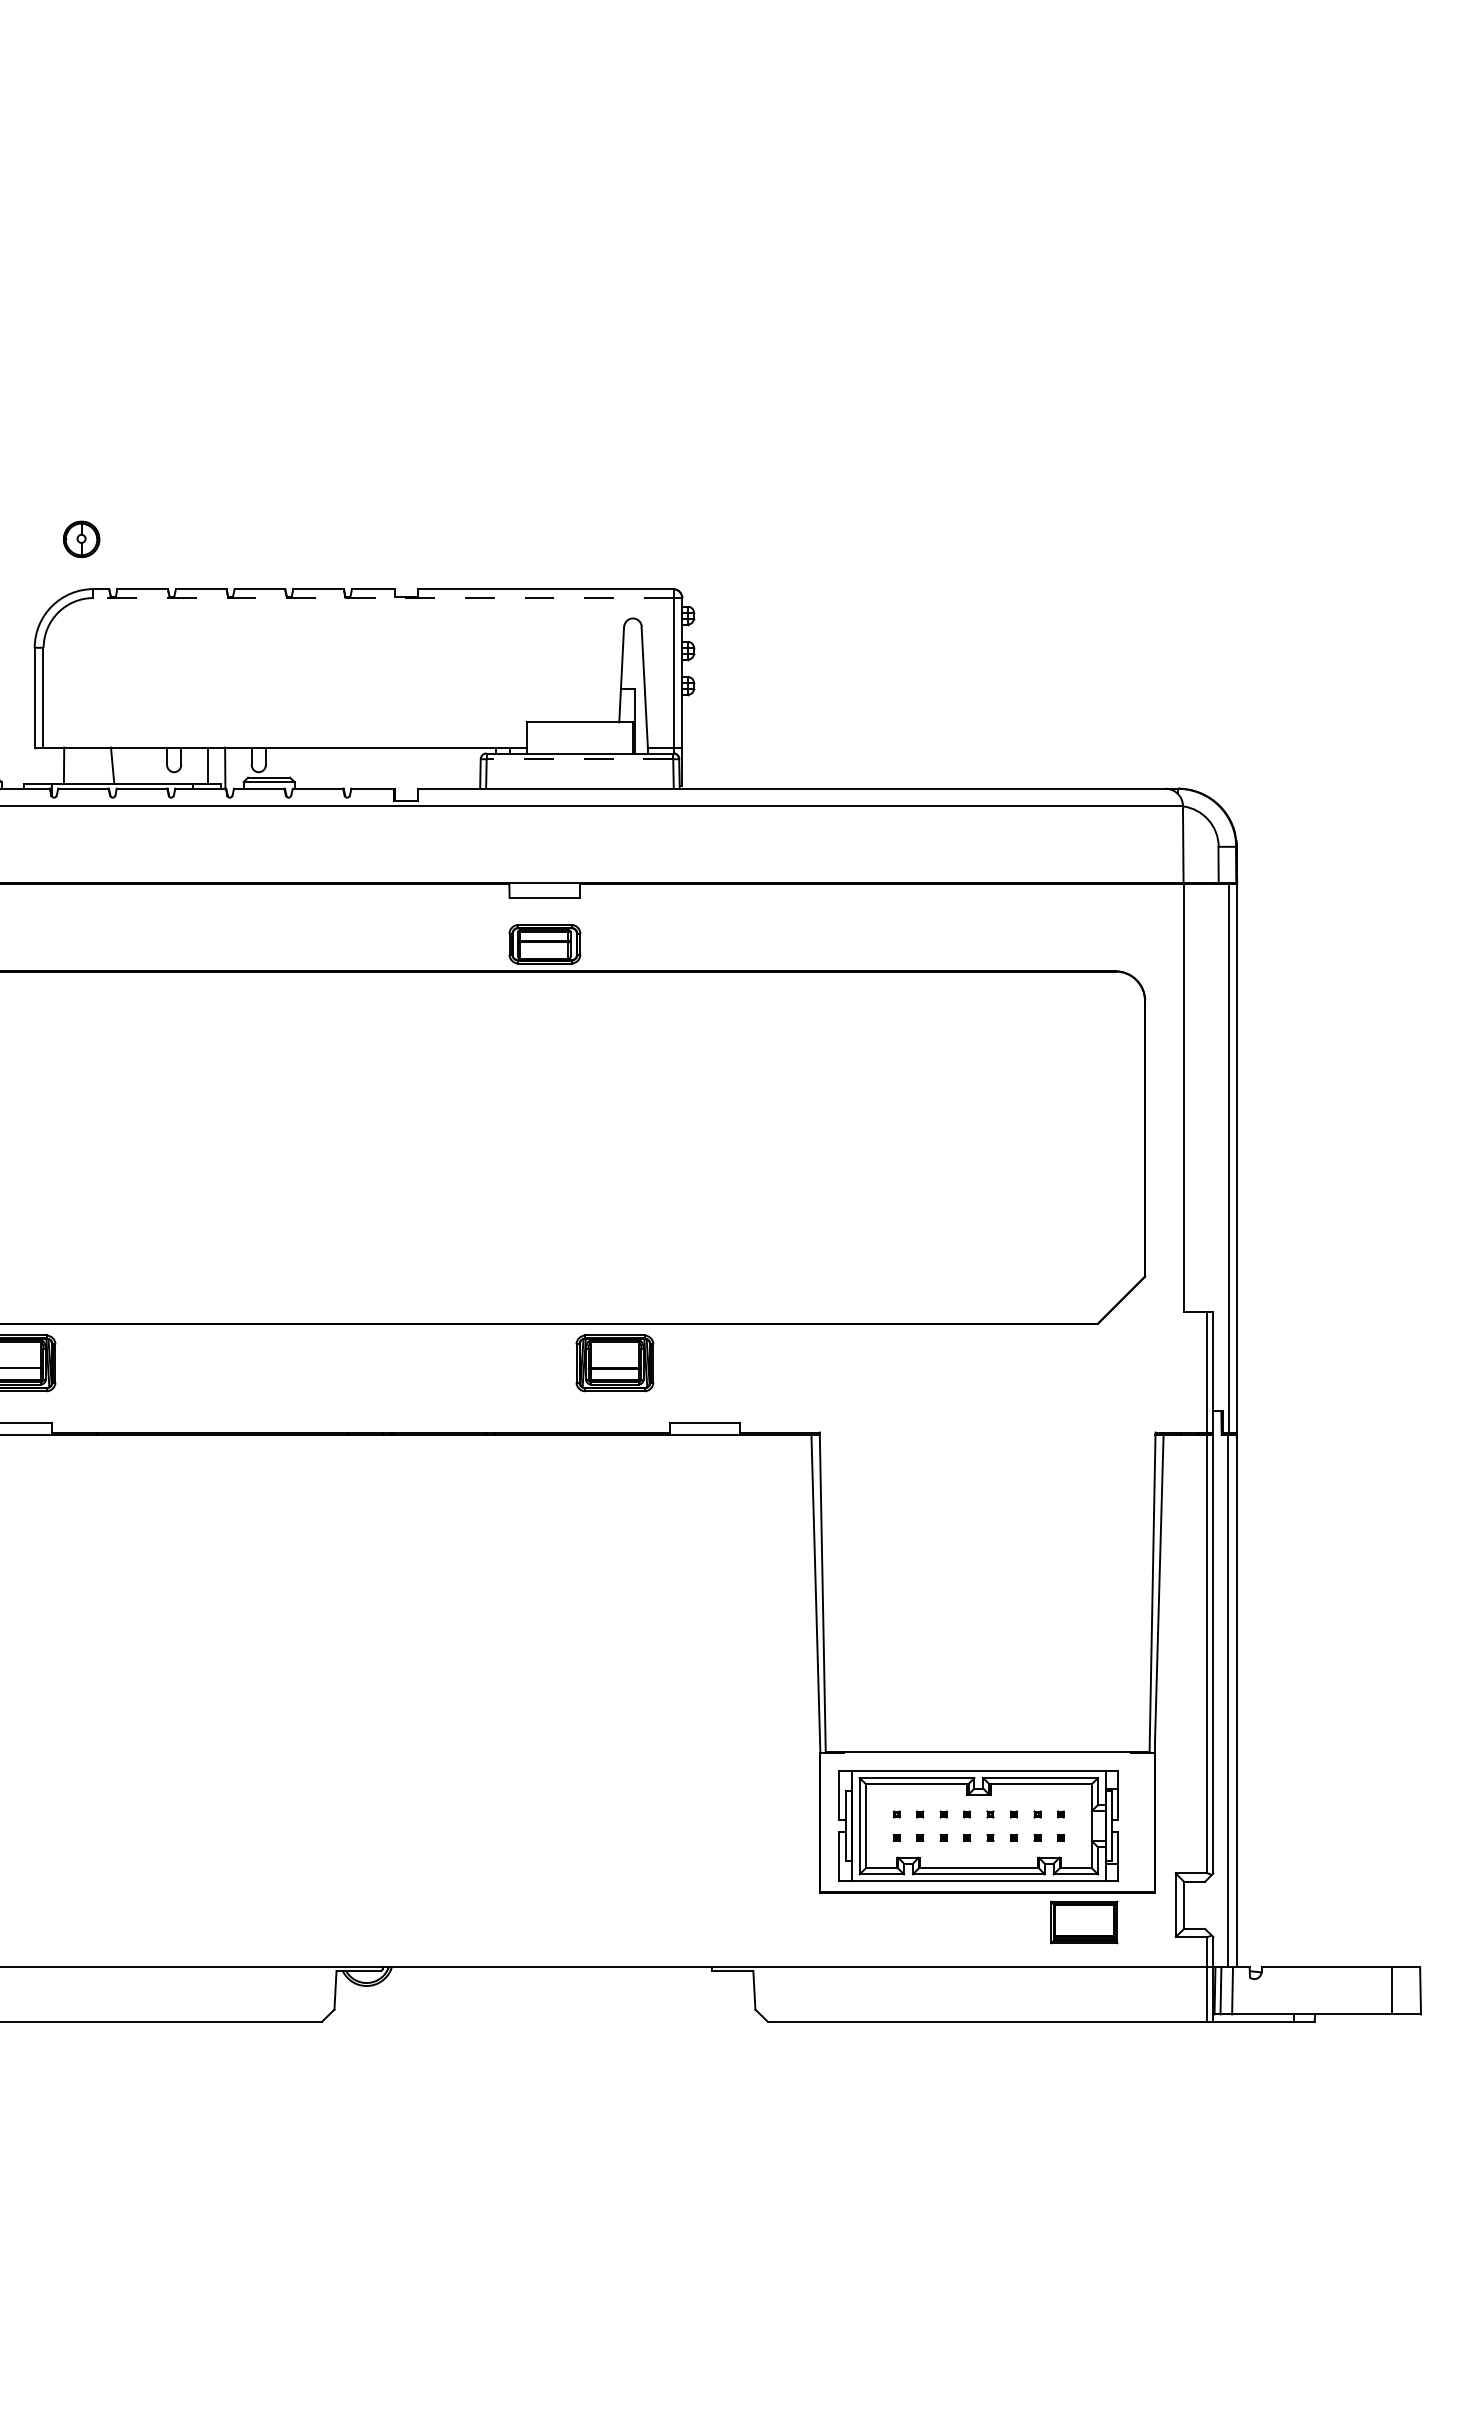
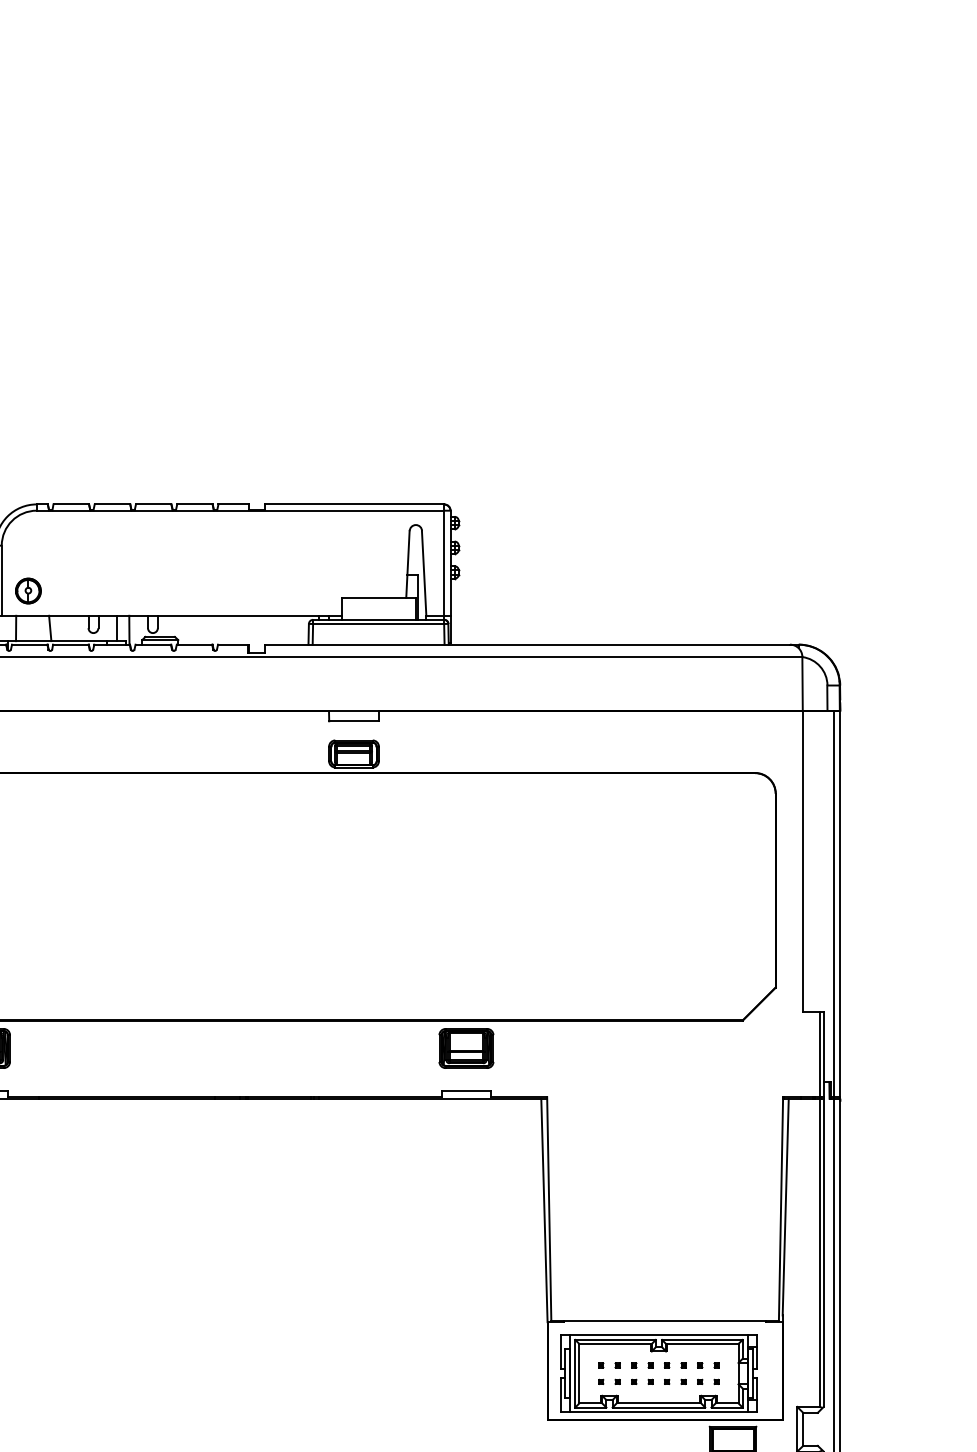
part: (81, 538) -> (28, 590), moved
line: (382, 598) -> (239, 511), dashed -> solid
line: (579, 759) -> (378, 624), dashed -> solid
part: (614, 1363) -> (466, 1048), moved

